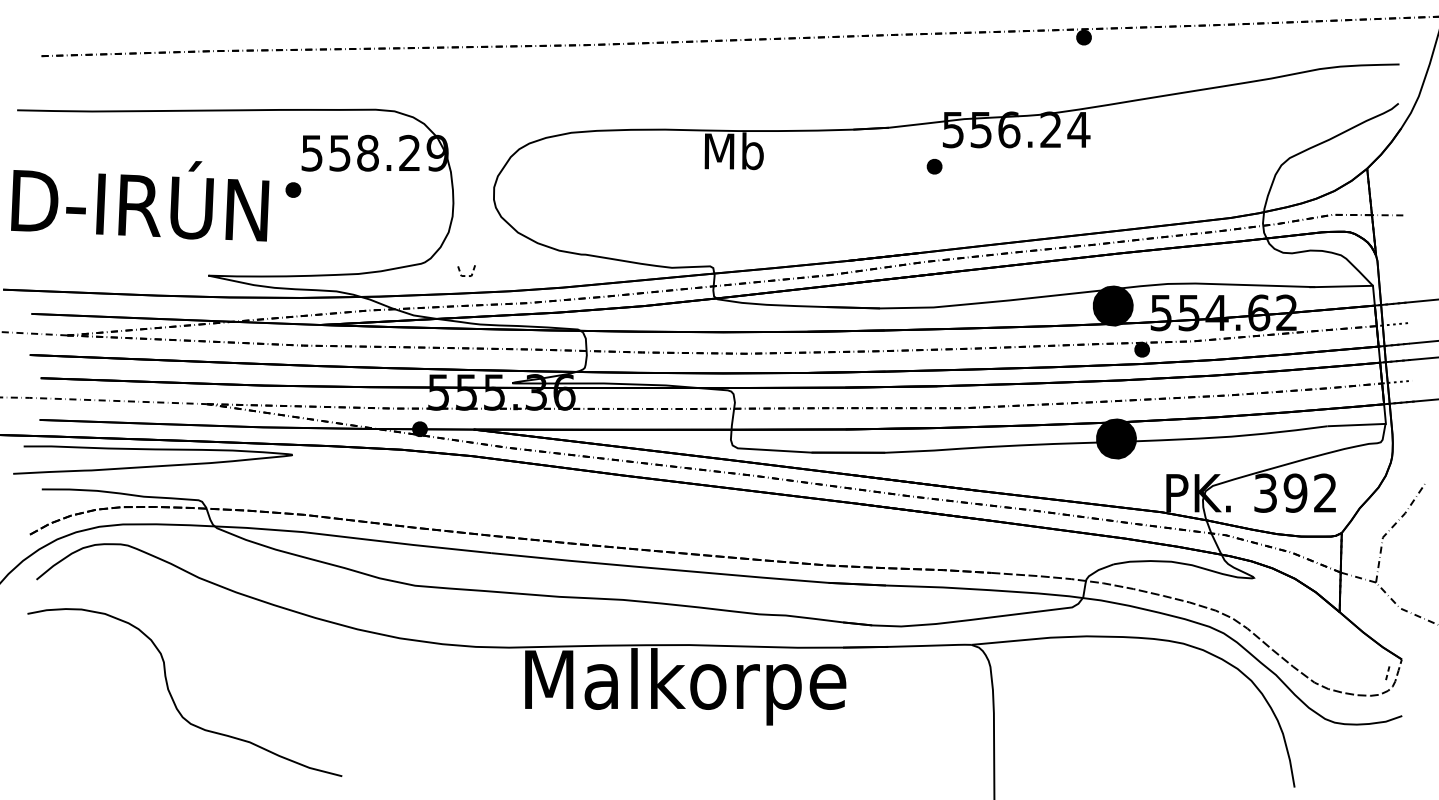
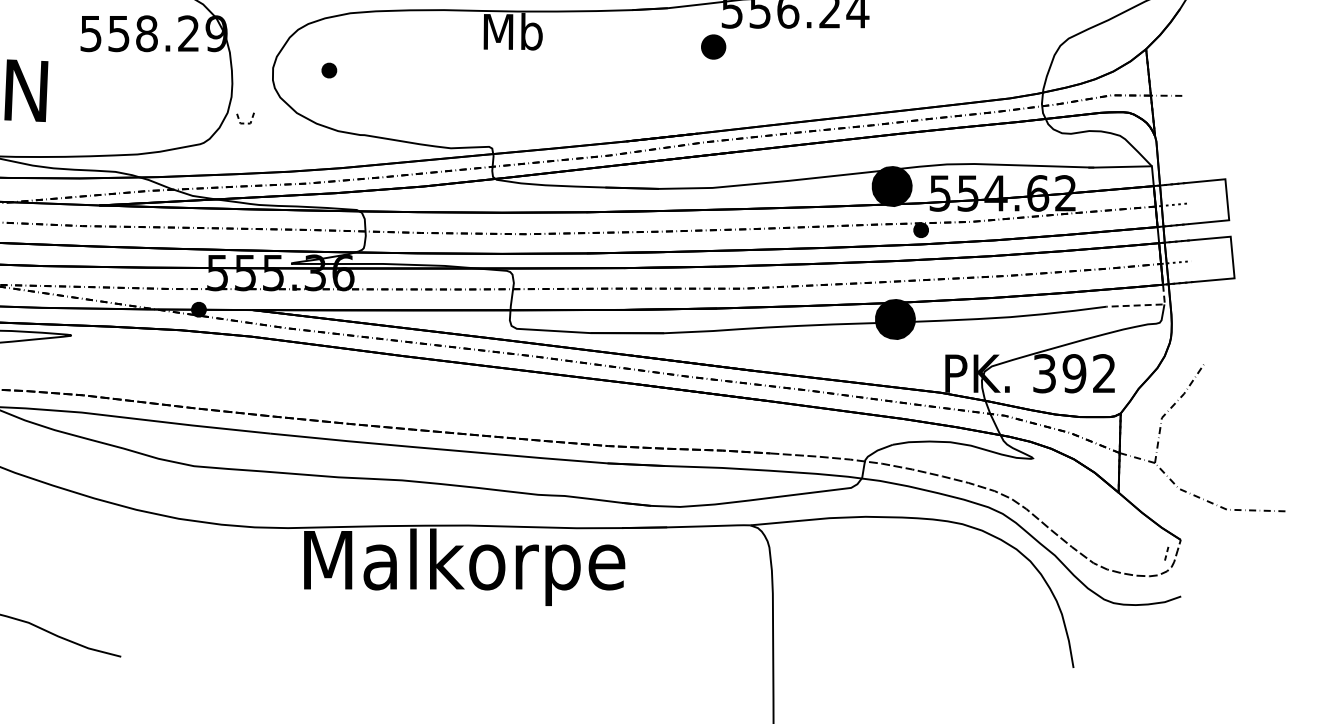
part: (934, 166) -> (713, 46), size x1.6
part: (293, 189) -> (329, 69), moved
line: (465, 275) -> (244, 122), moved
line: (1367, 424) -> (1146, 304), solid -> dashed

